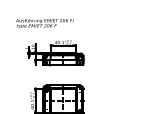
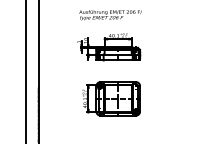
text: (44, 23) -> (110, 15), moved

